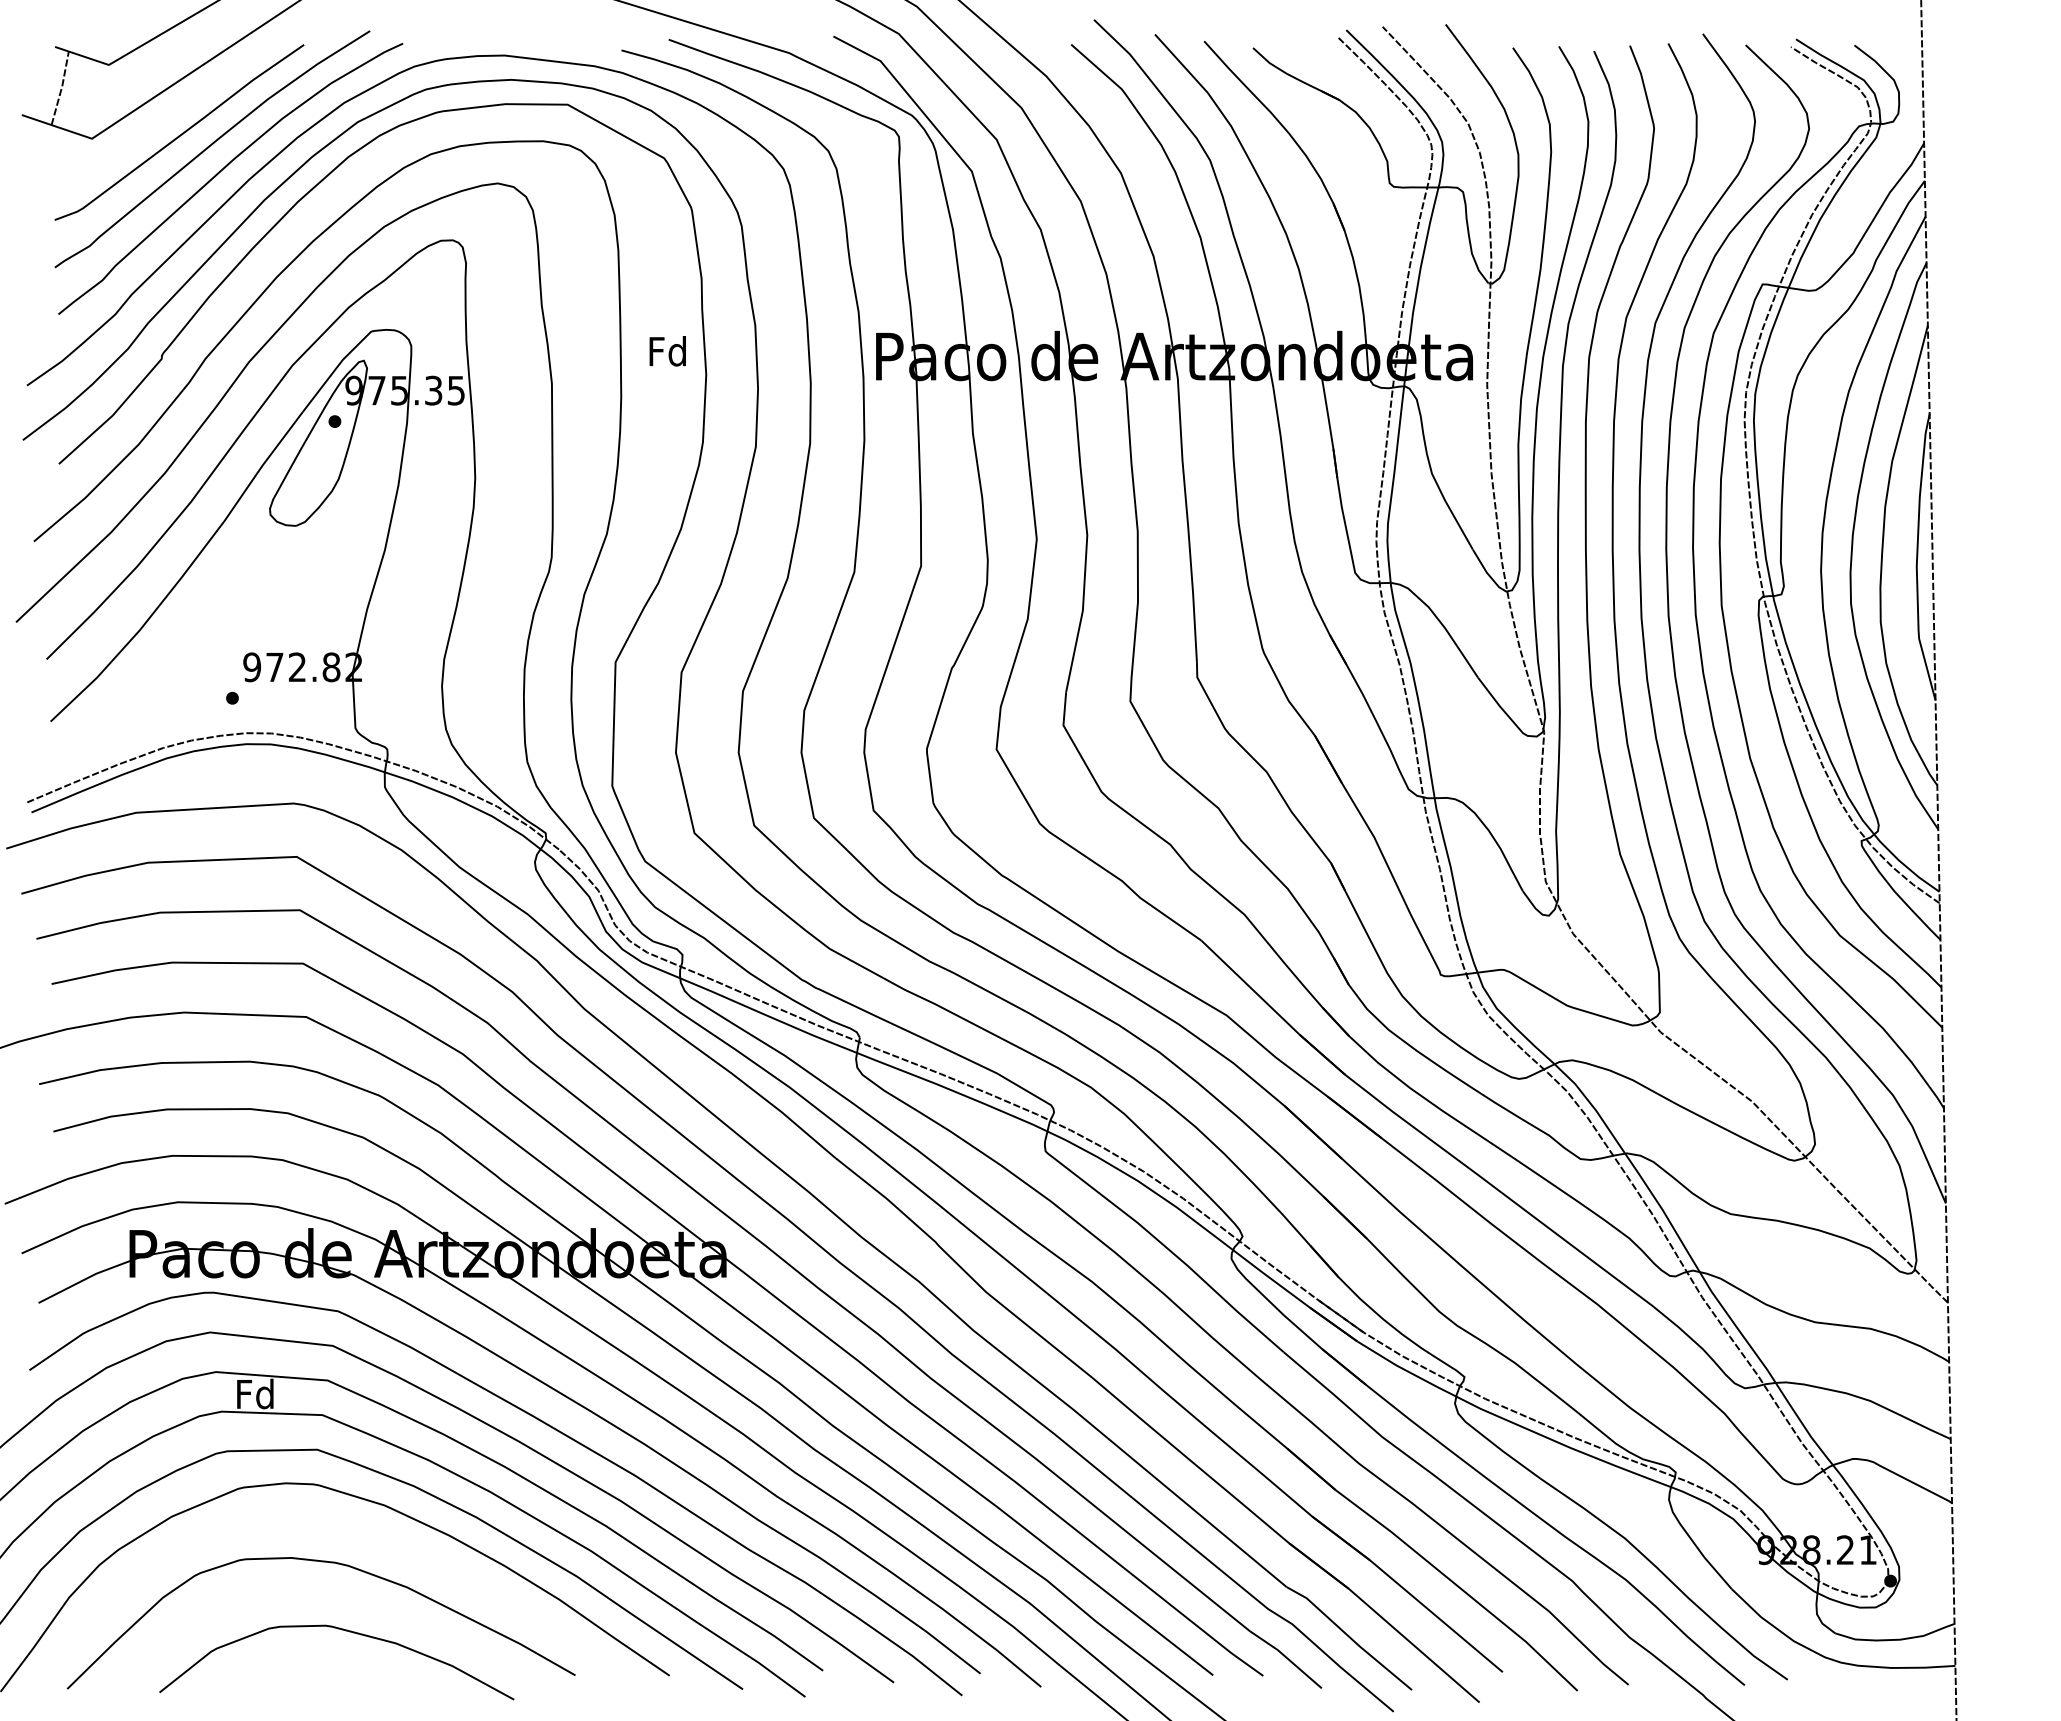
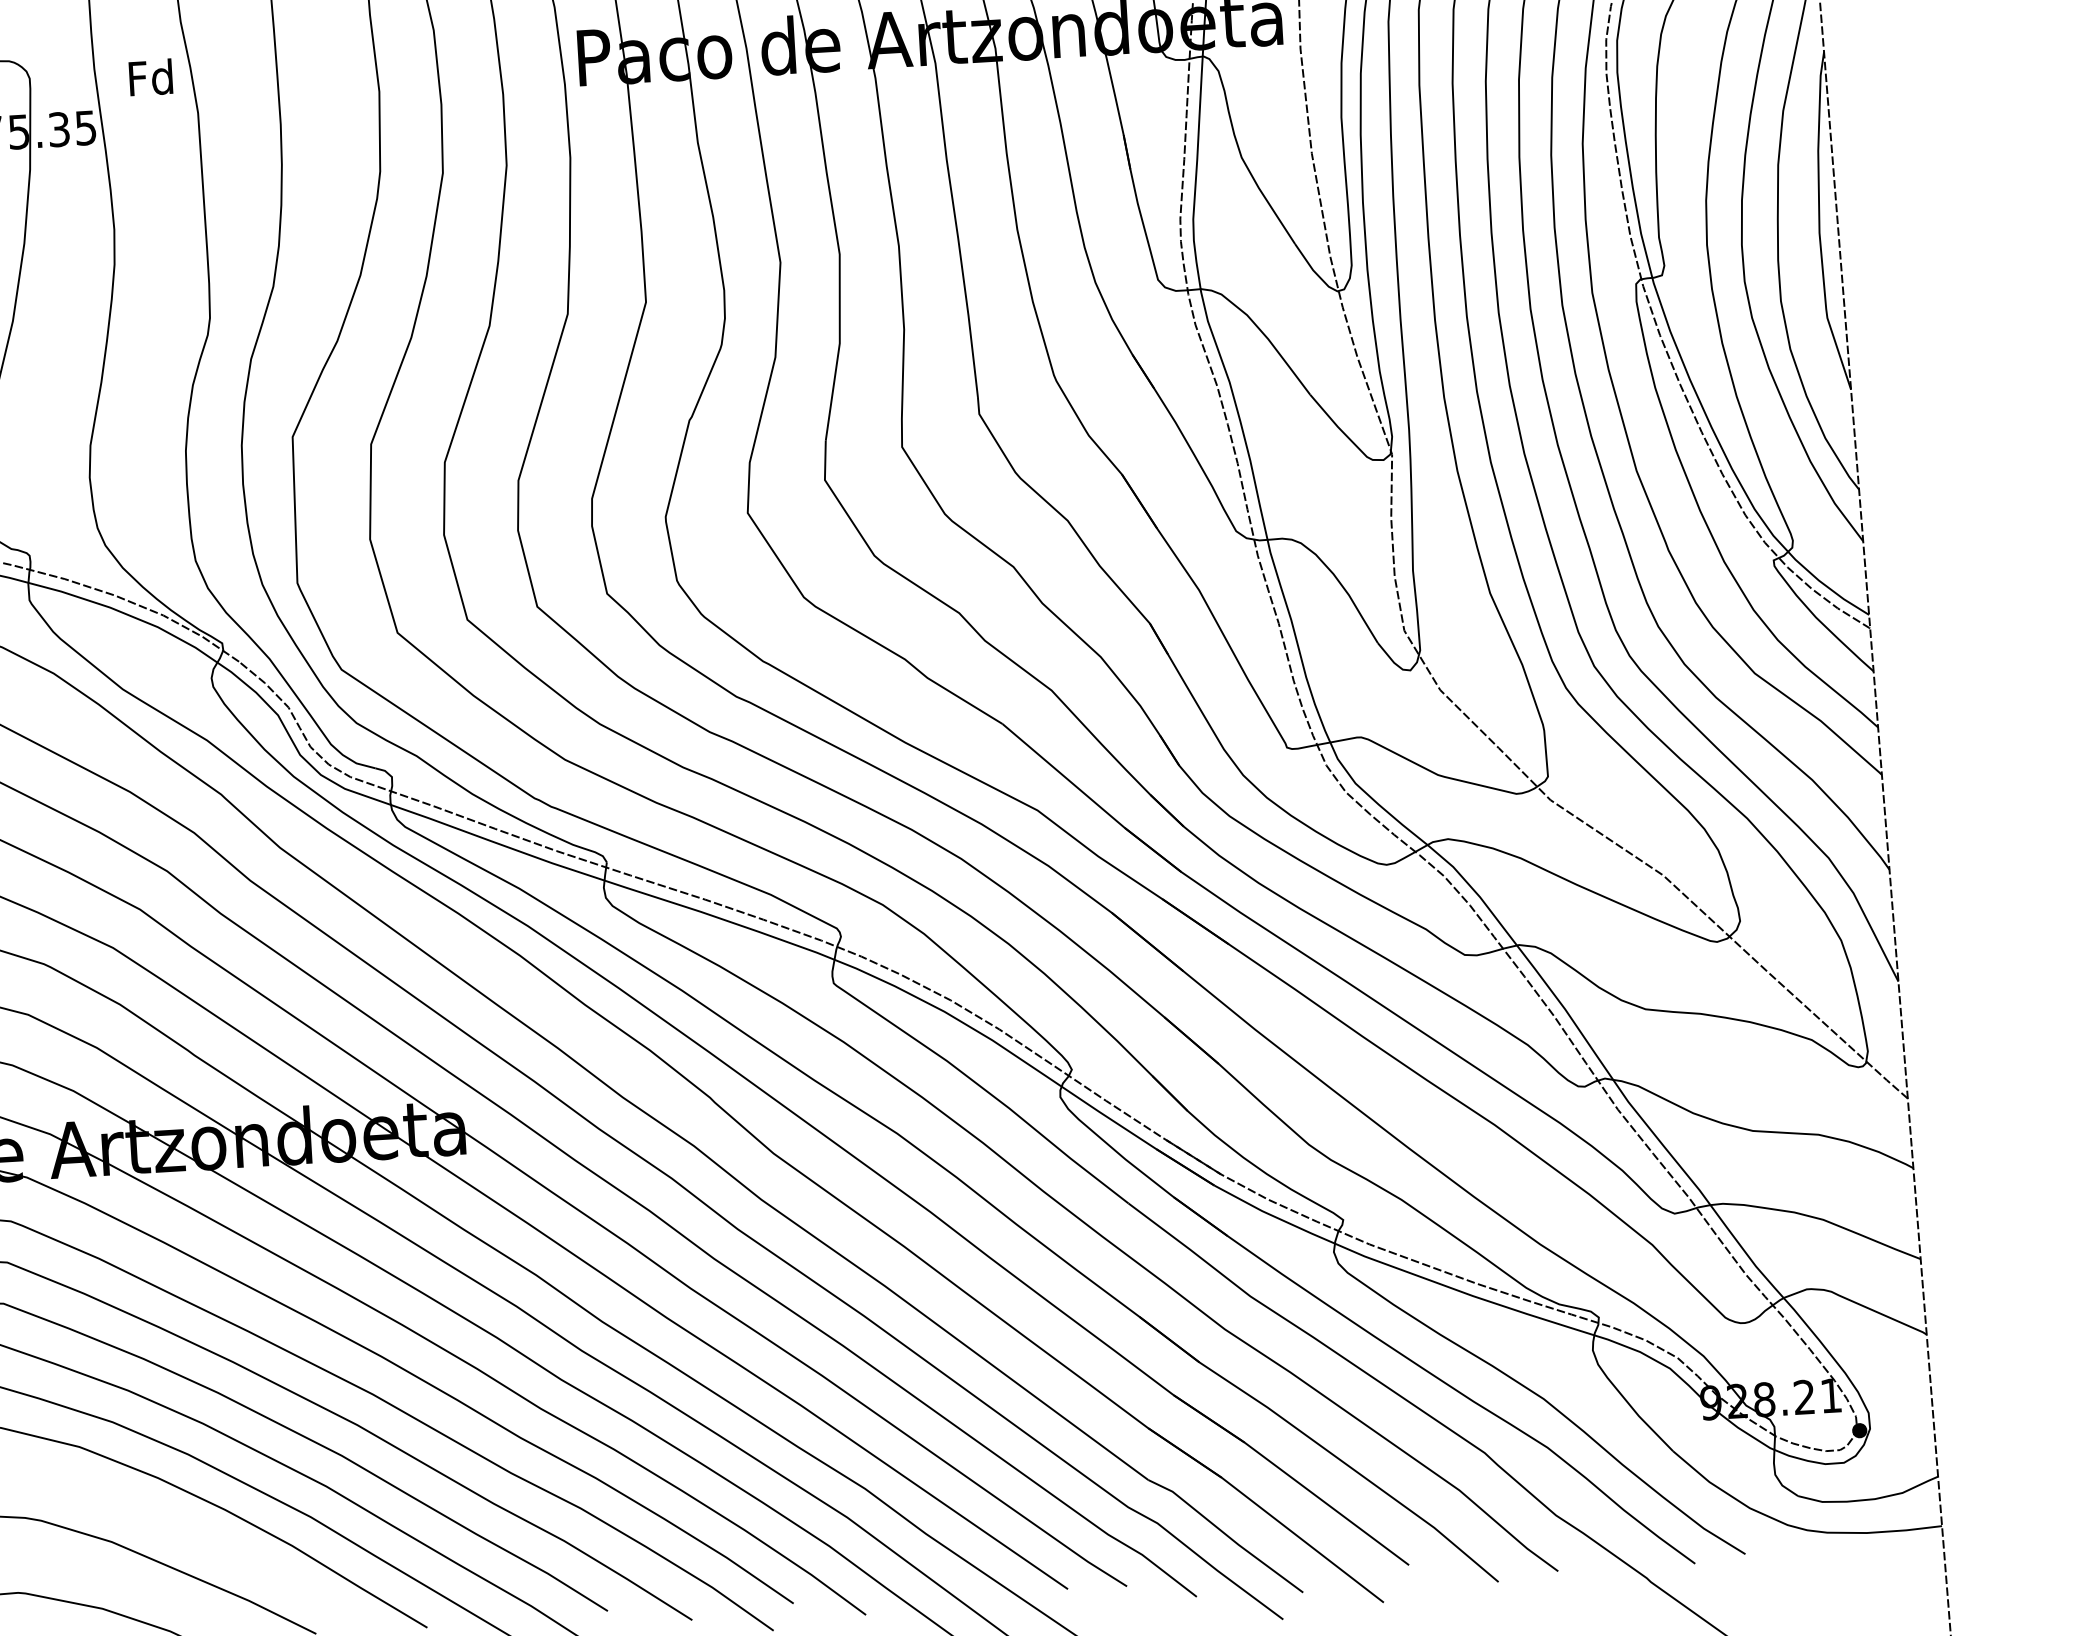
text: (667, 351) -> (150, 77), moved

